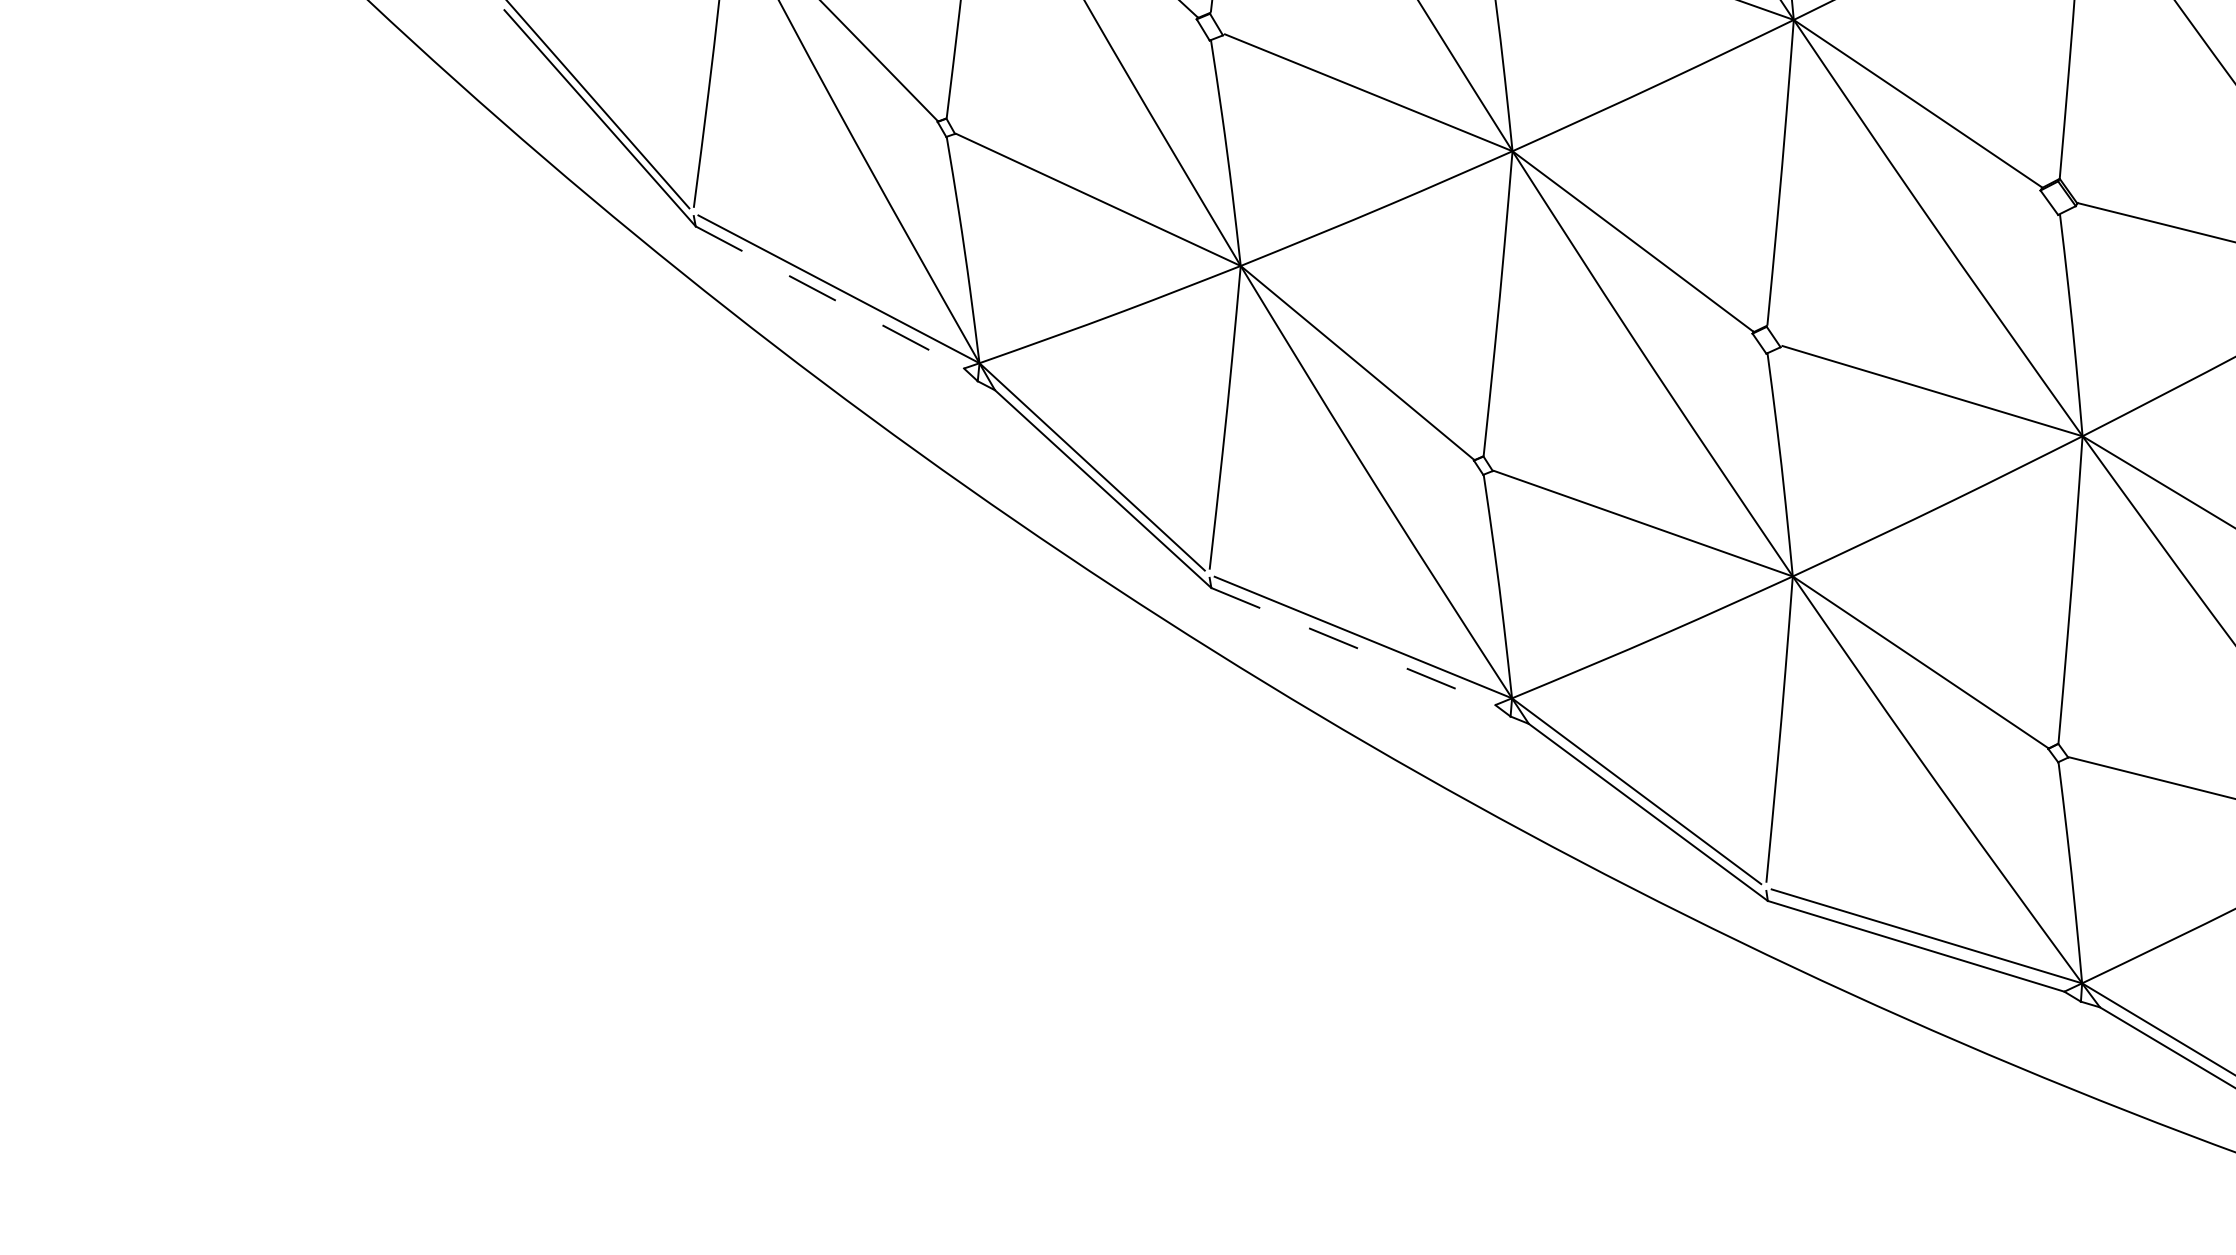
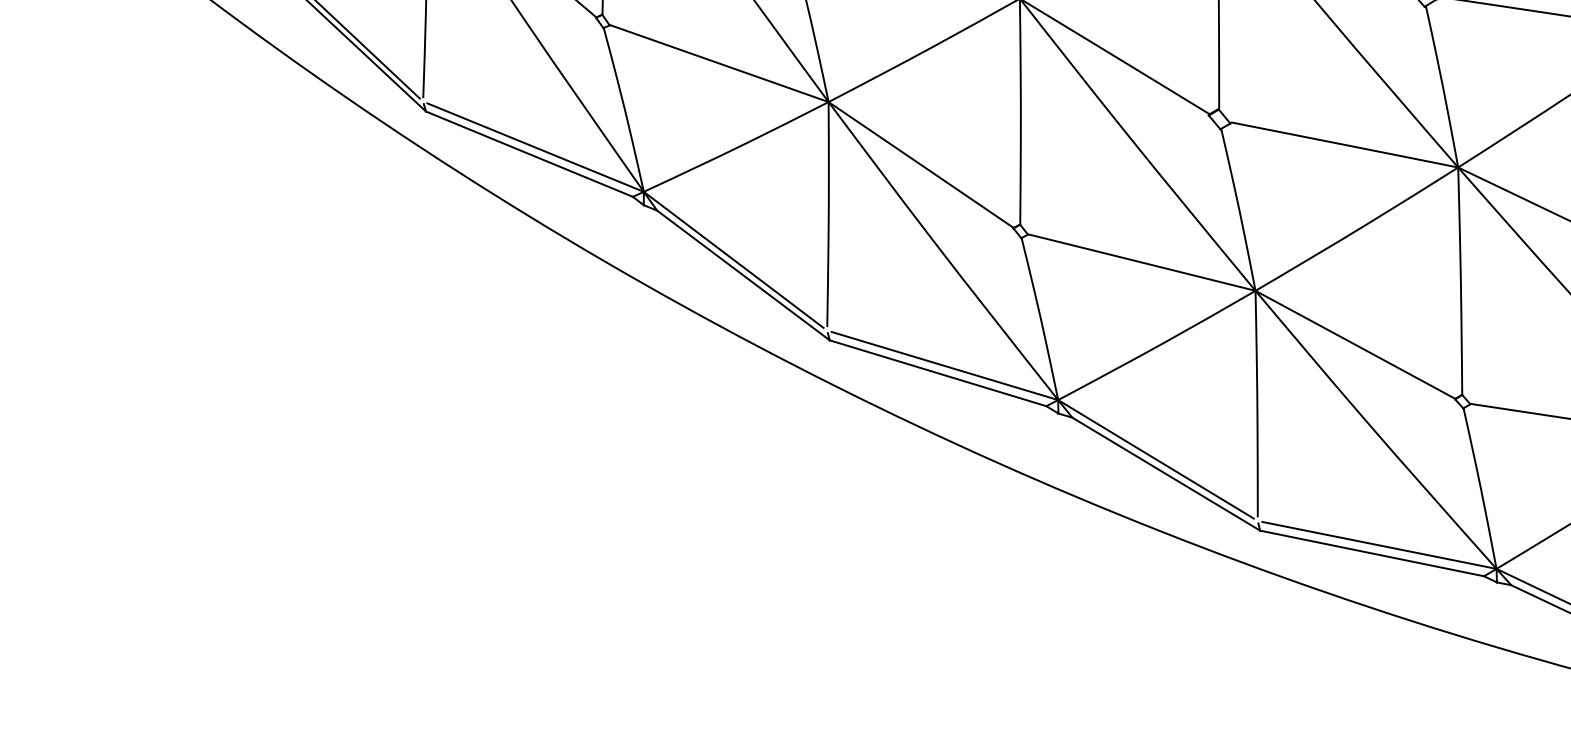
line: (829, 297) -> (529, 154), dashed -> solid
line: (1353, 646) -> (938, 373), dashed -> solid

